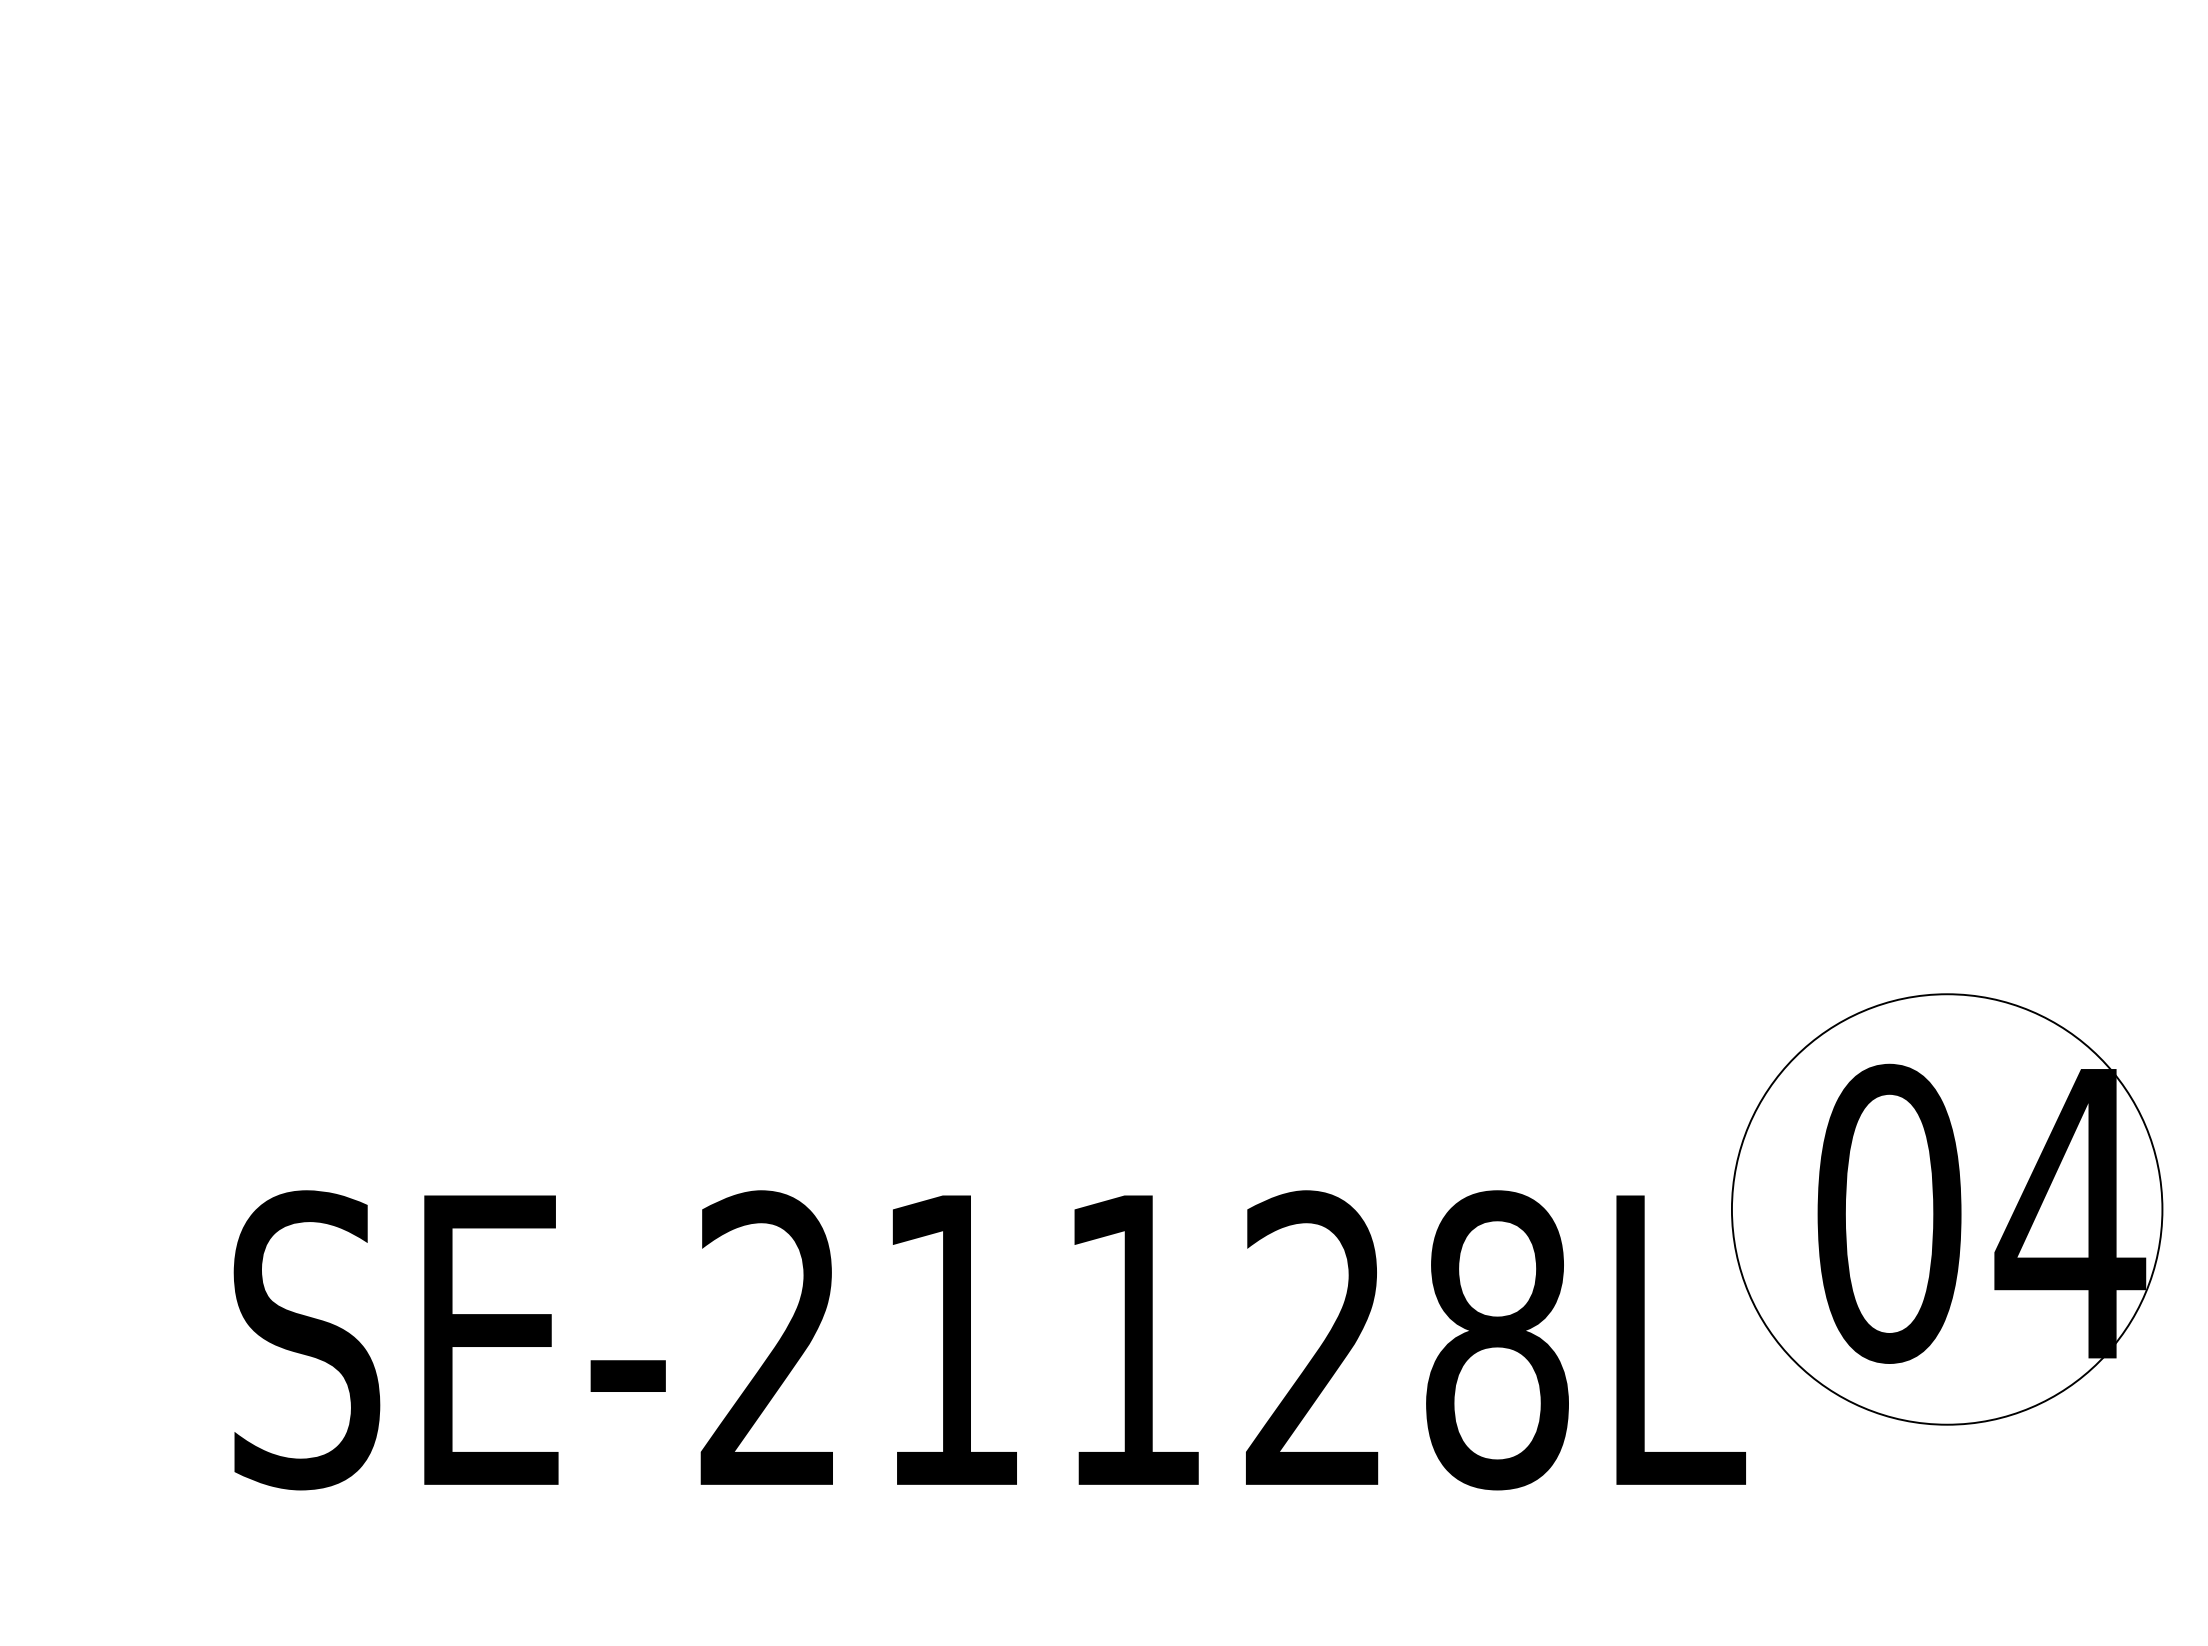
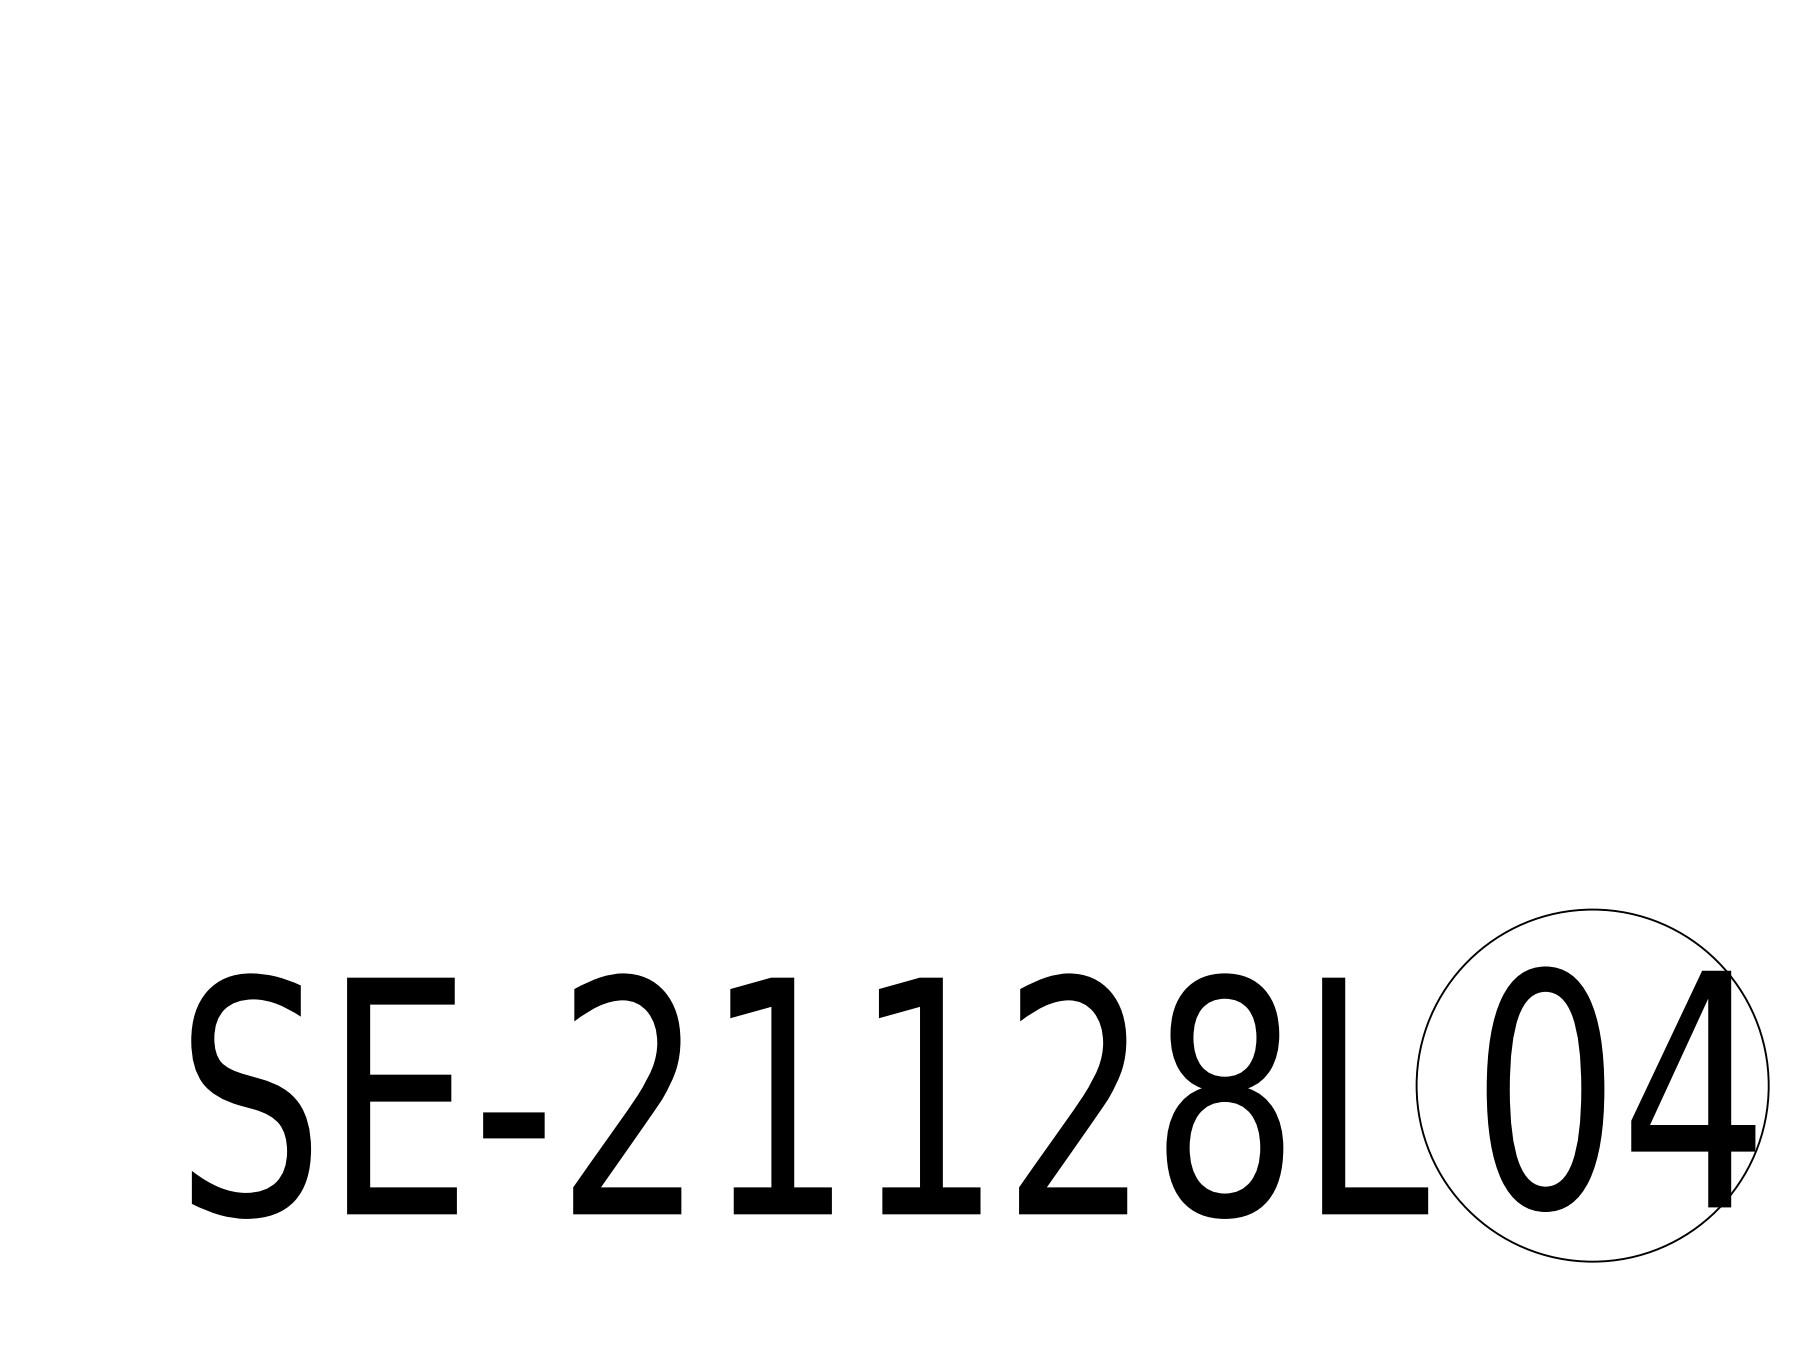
part: (1947, 1209) -> (1592, 1085), moved

